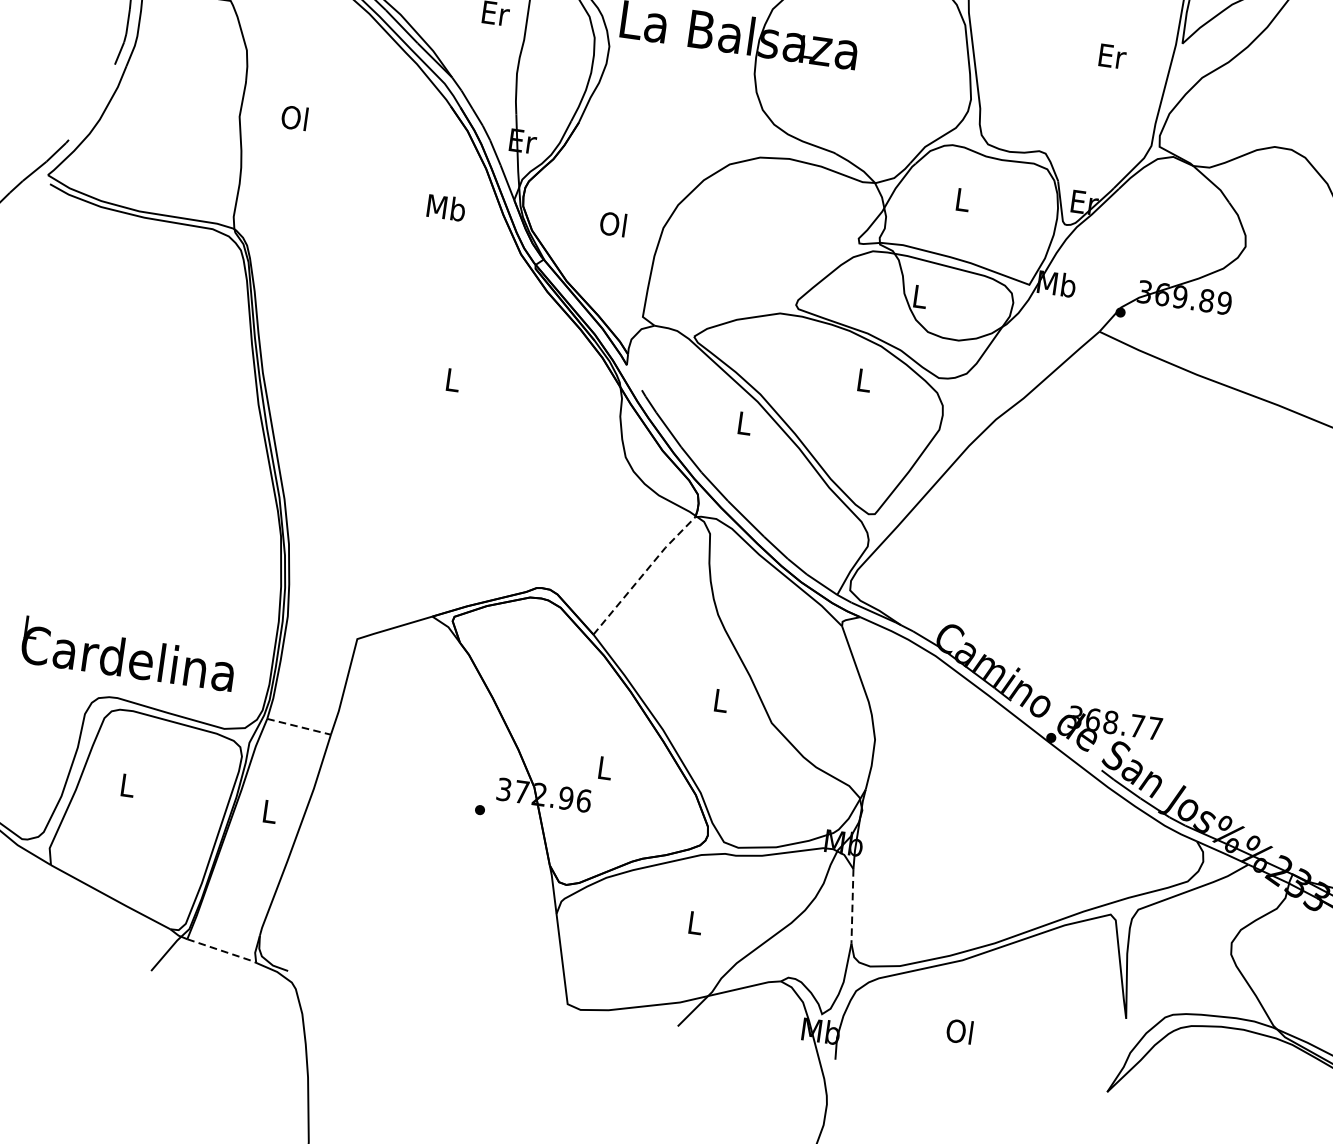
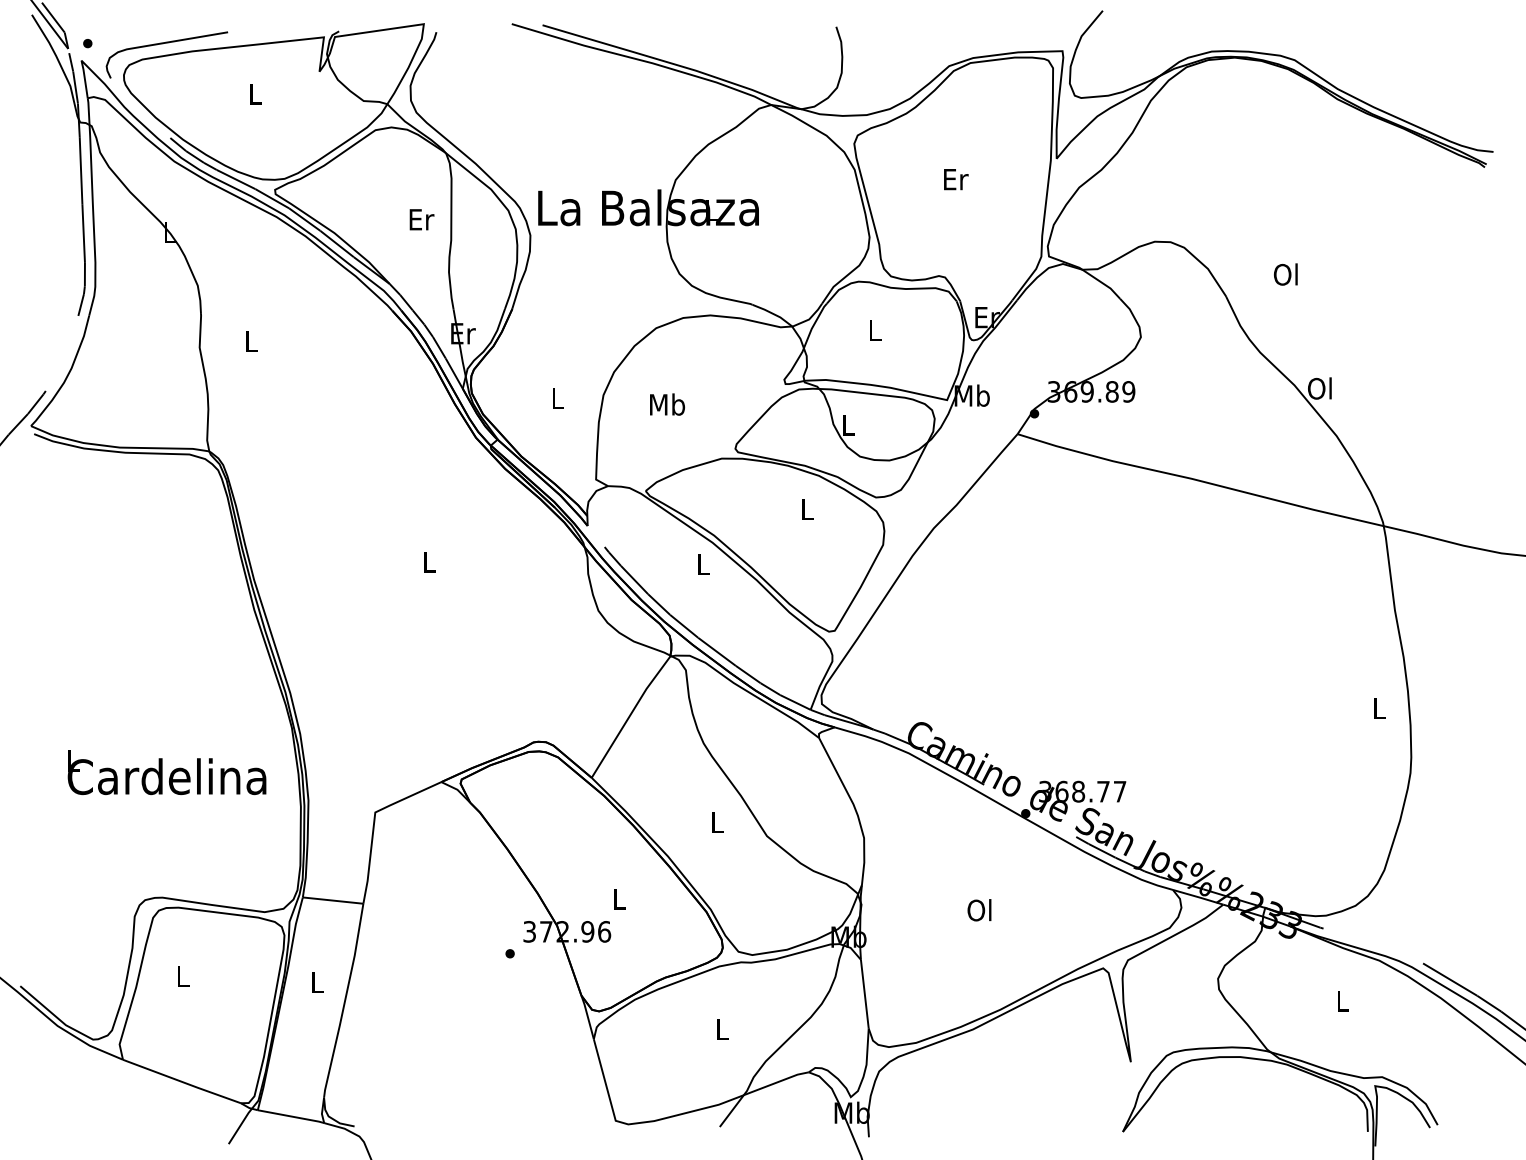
text: (1113, 56) -> (956, 179), moved
text: (294, 117) -> (250, 341), Ol -> L
text: (446, 207) -> (667, 404), moved
text: (612, 224) -> (556, 398), Ol -> L
line: (643, 573) -> (629, 715), dashed -> solid
text: (128, 653) -> (166, 772), moved
line: (299, 726) -> (333, 900), dashed -> solid
line: (852, 906) -> (864, 994), dashed -> solid
line: (222, 950) -> (291, 1116), dashed -> solid
text: (959, 1031) -> (979, 910), moved

